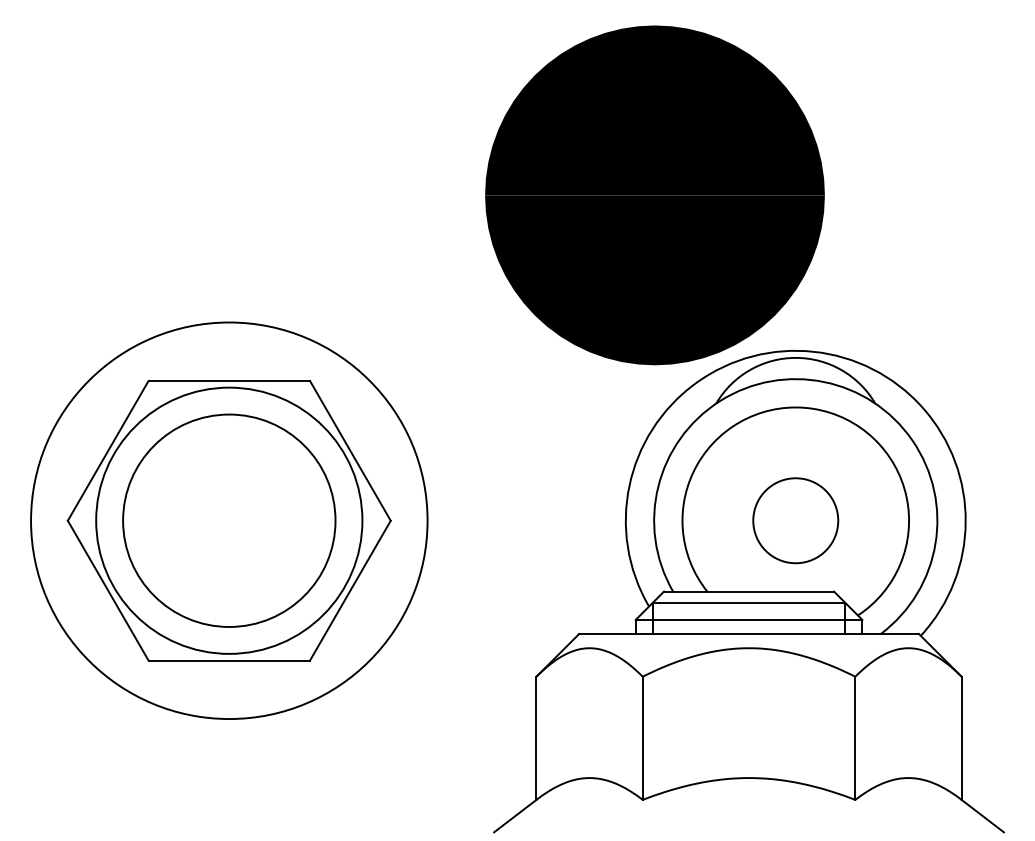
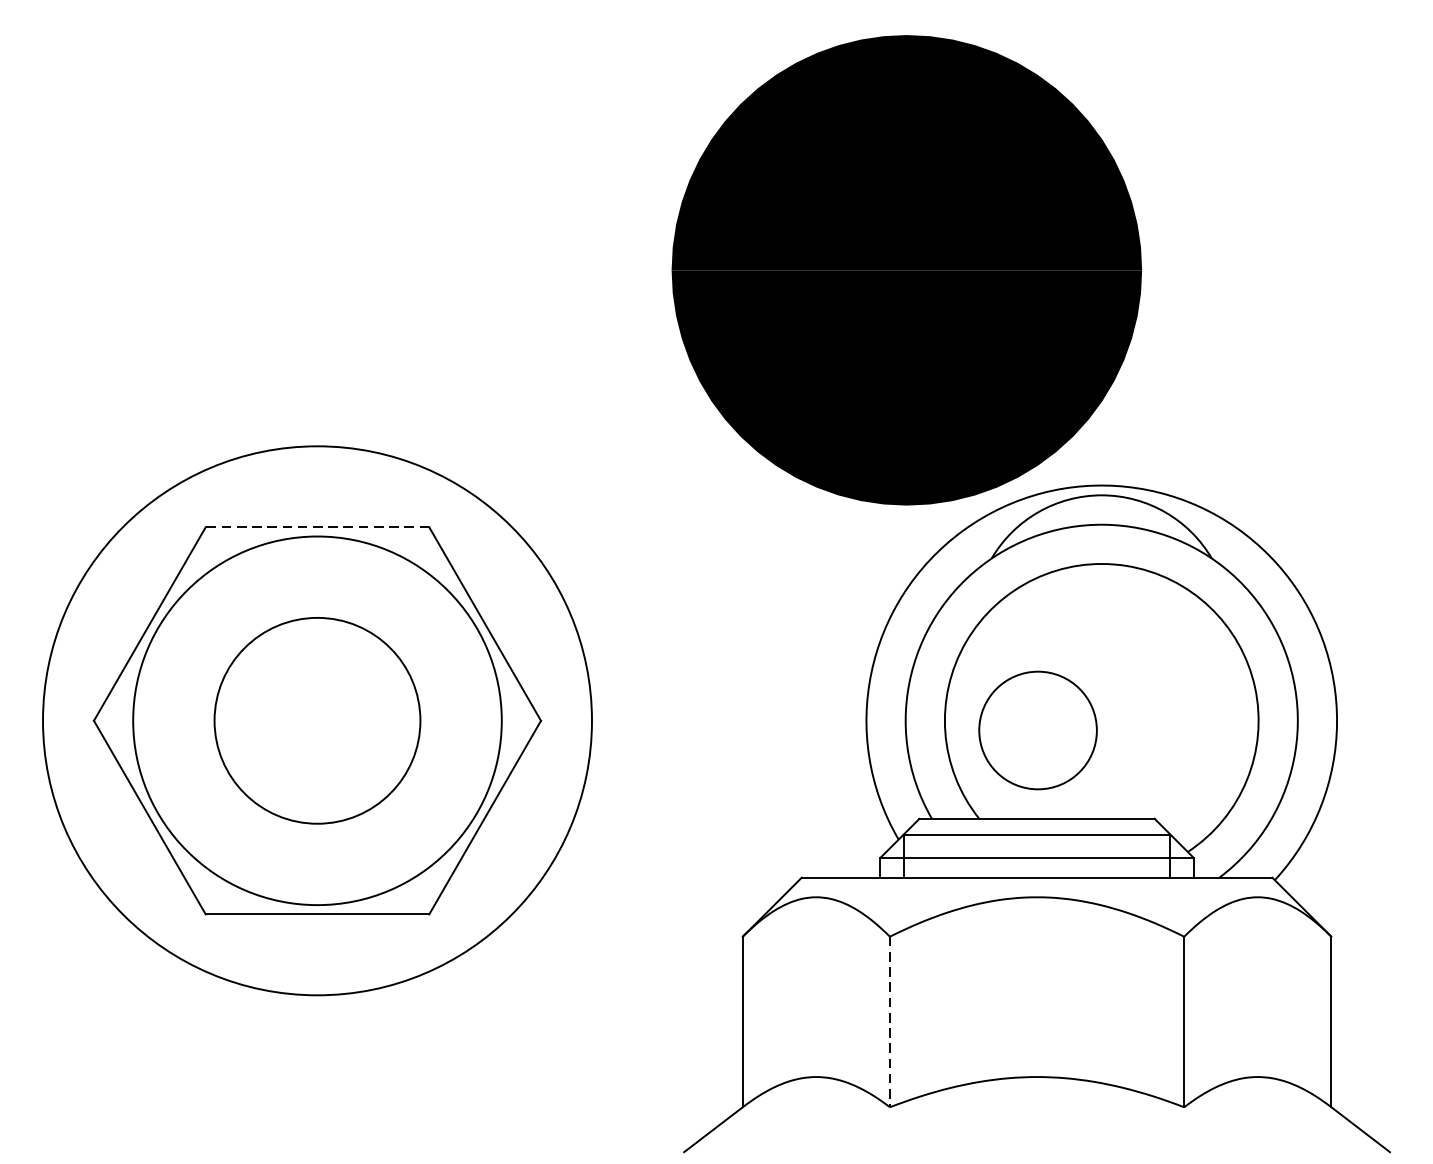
line: (229, 380) -> (317, 526), solid -> dashed
circle: (229, 520) -> (317, 720), size x0.7
circle: (795, 520) -> (1037, 730), moved
line: (642, 738) -> (889, 1022), solid -> dashed

